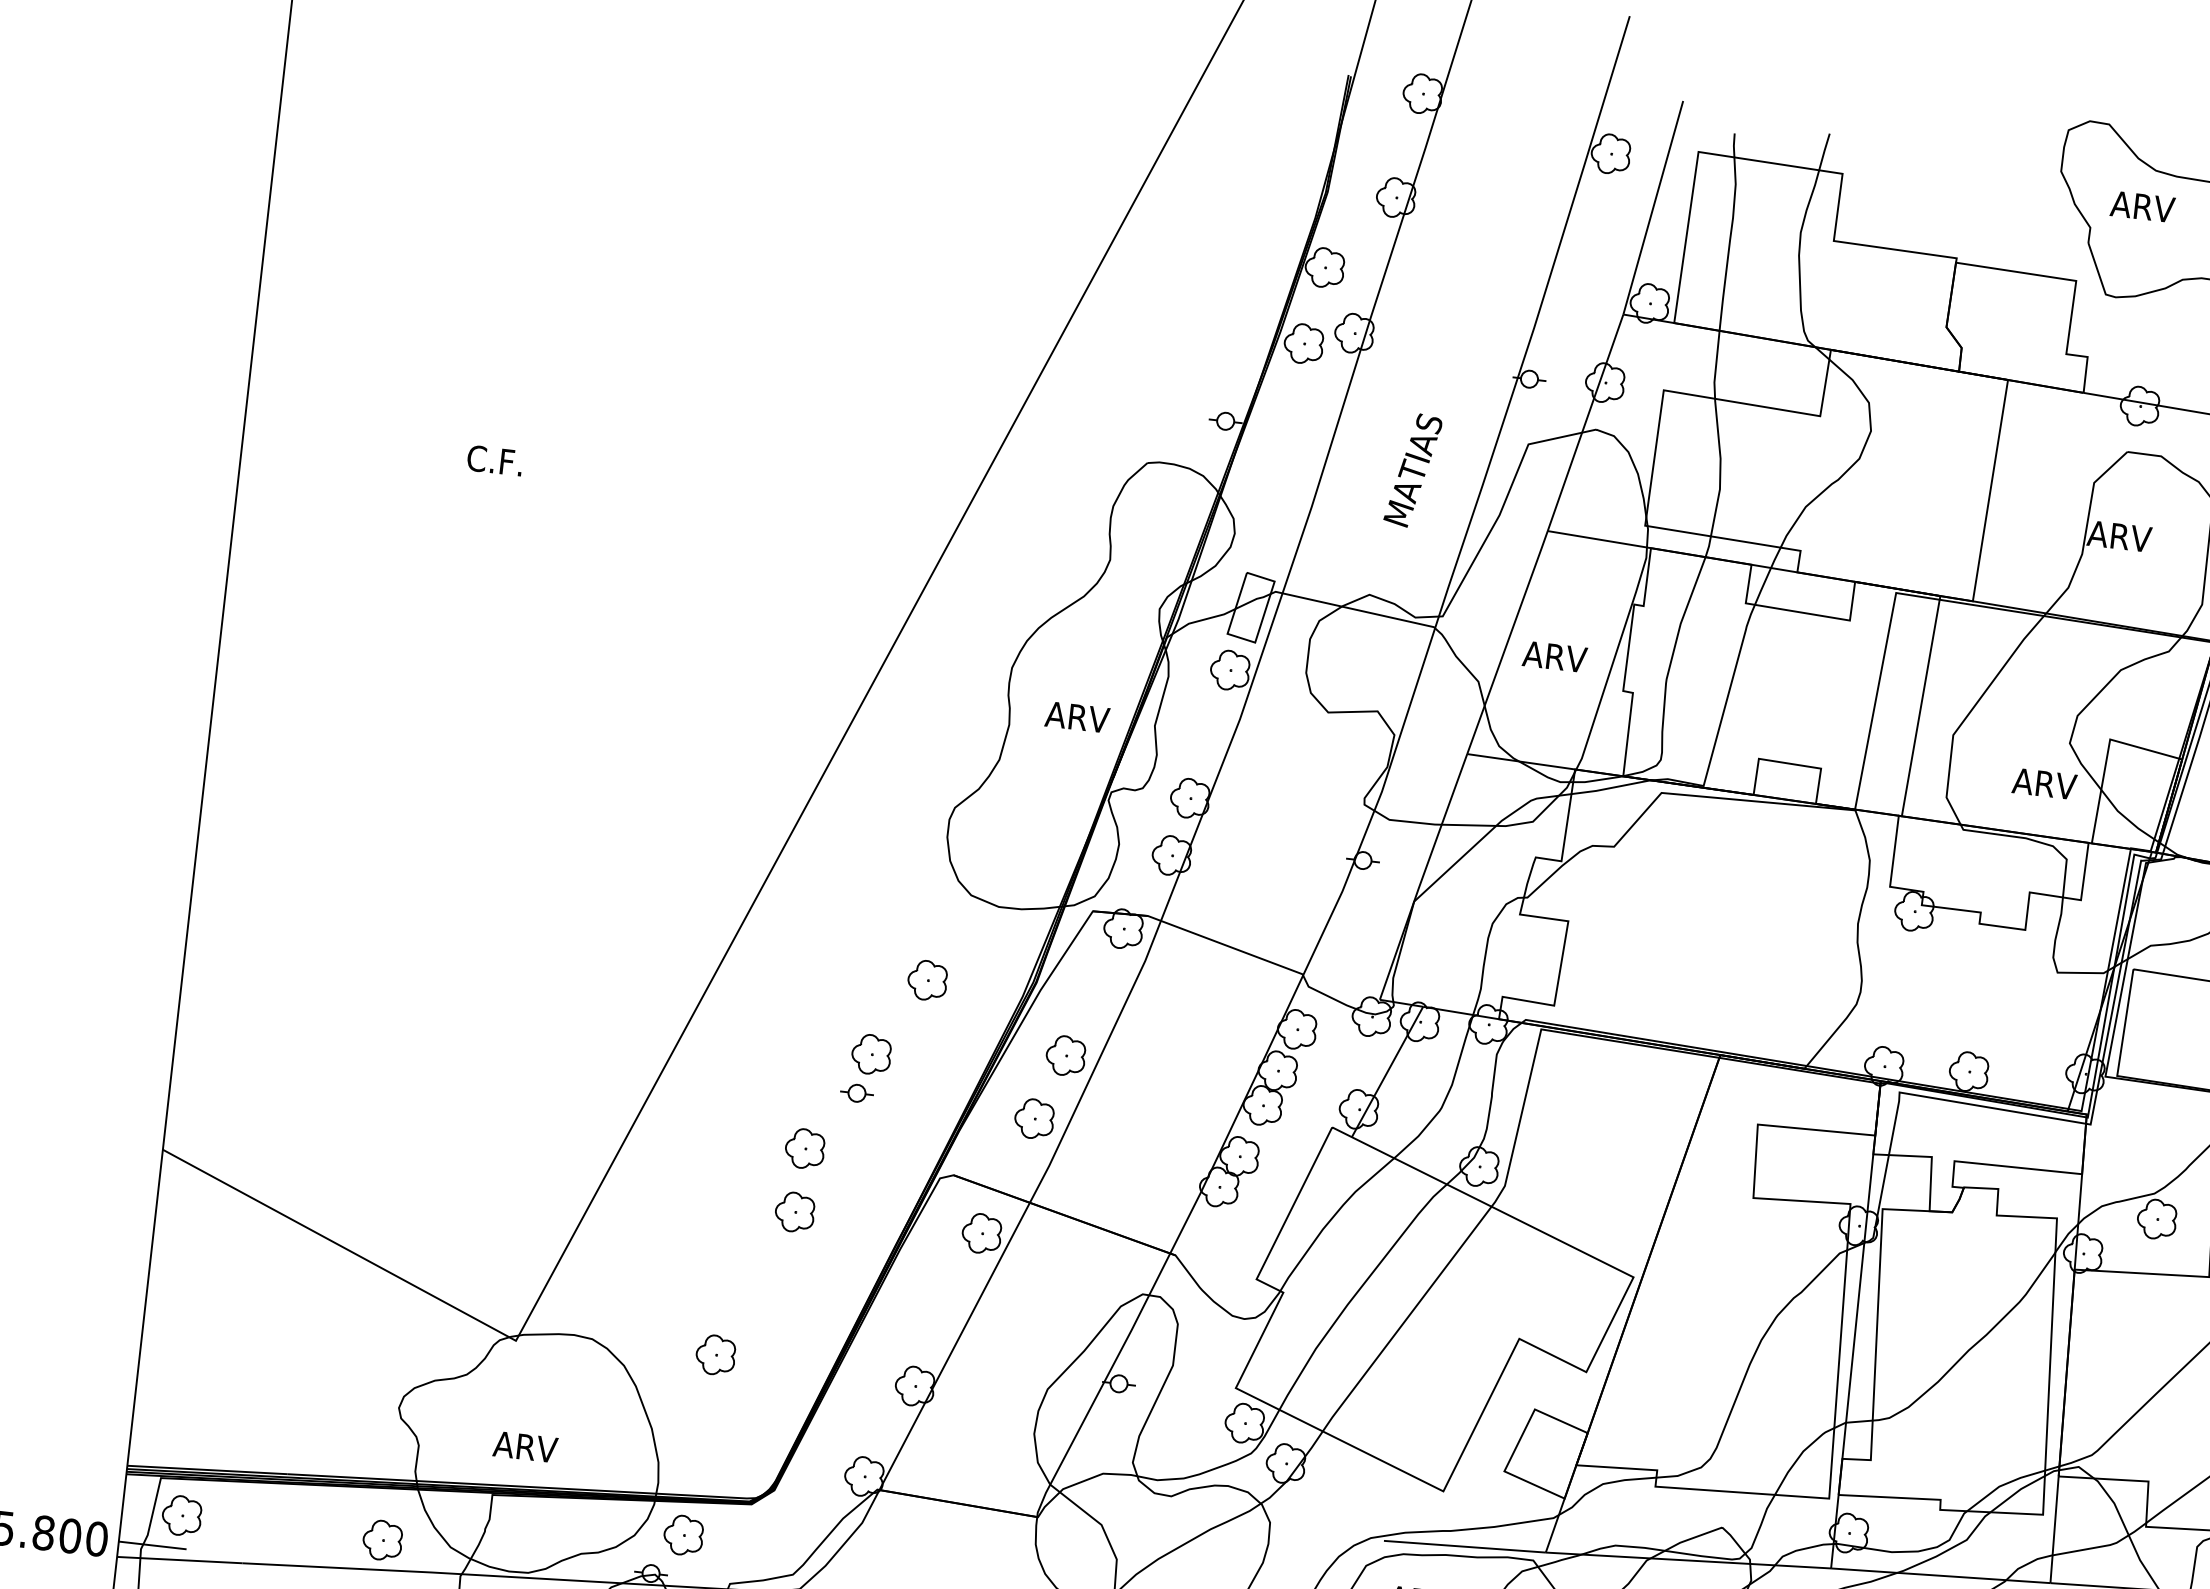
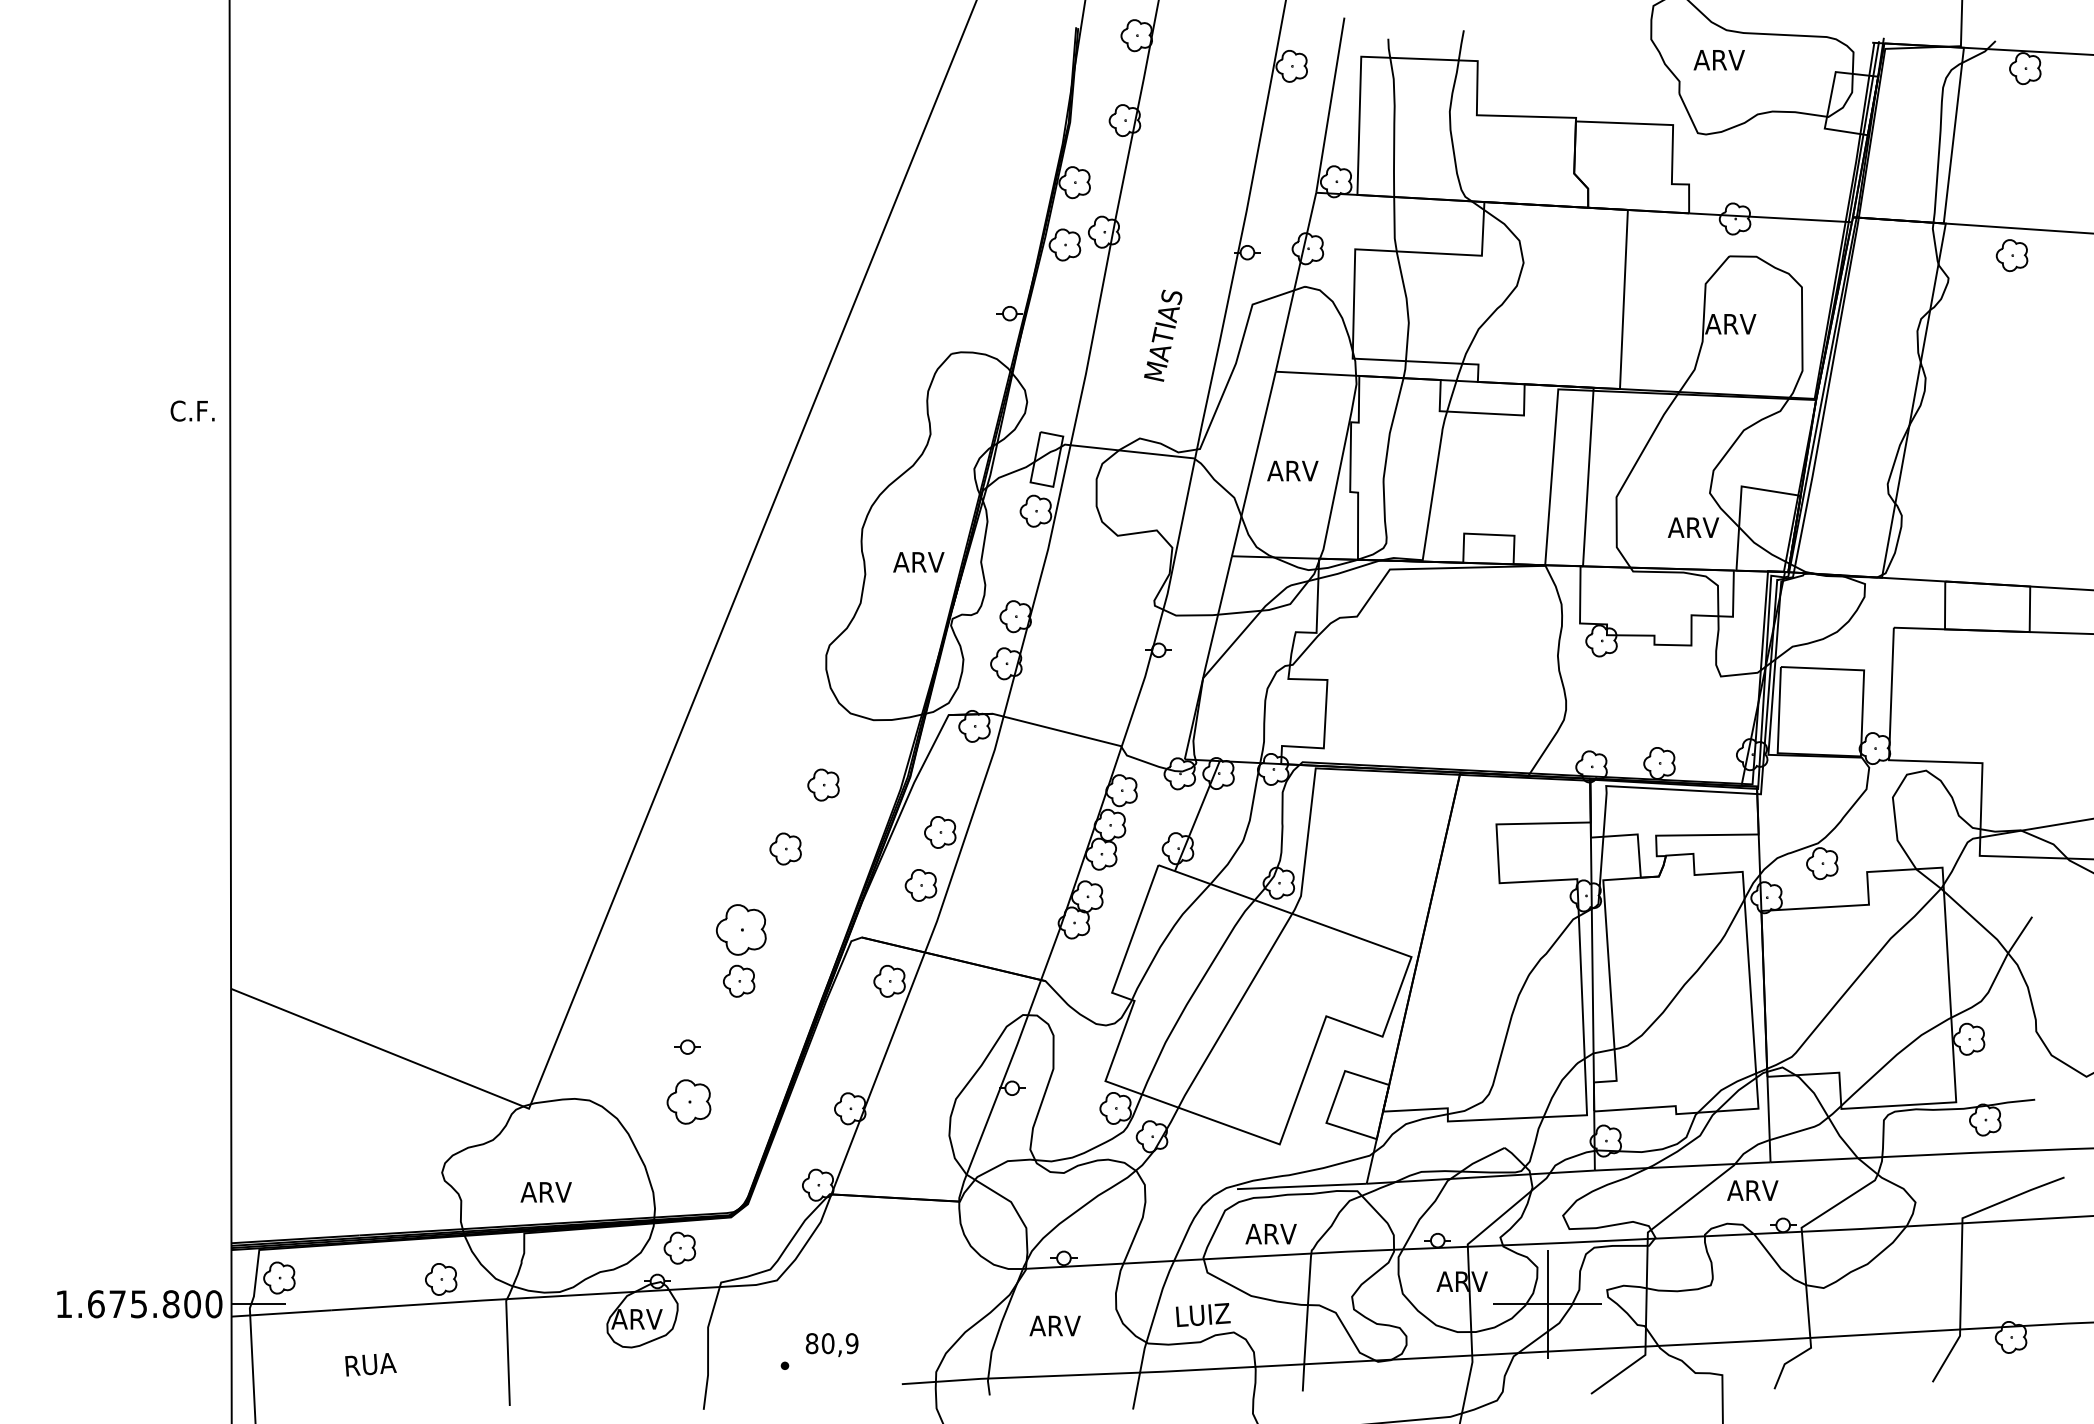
text: (494, 459) -> (192, 410), moved
part: (856, 1092) -> (687, 1046), moved
part: (805, 1148) -> (741, 929), size x1.6
part: (716, 1354) -> (689, 1101), size x1.4

